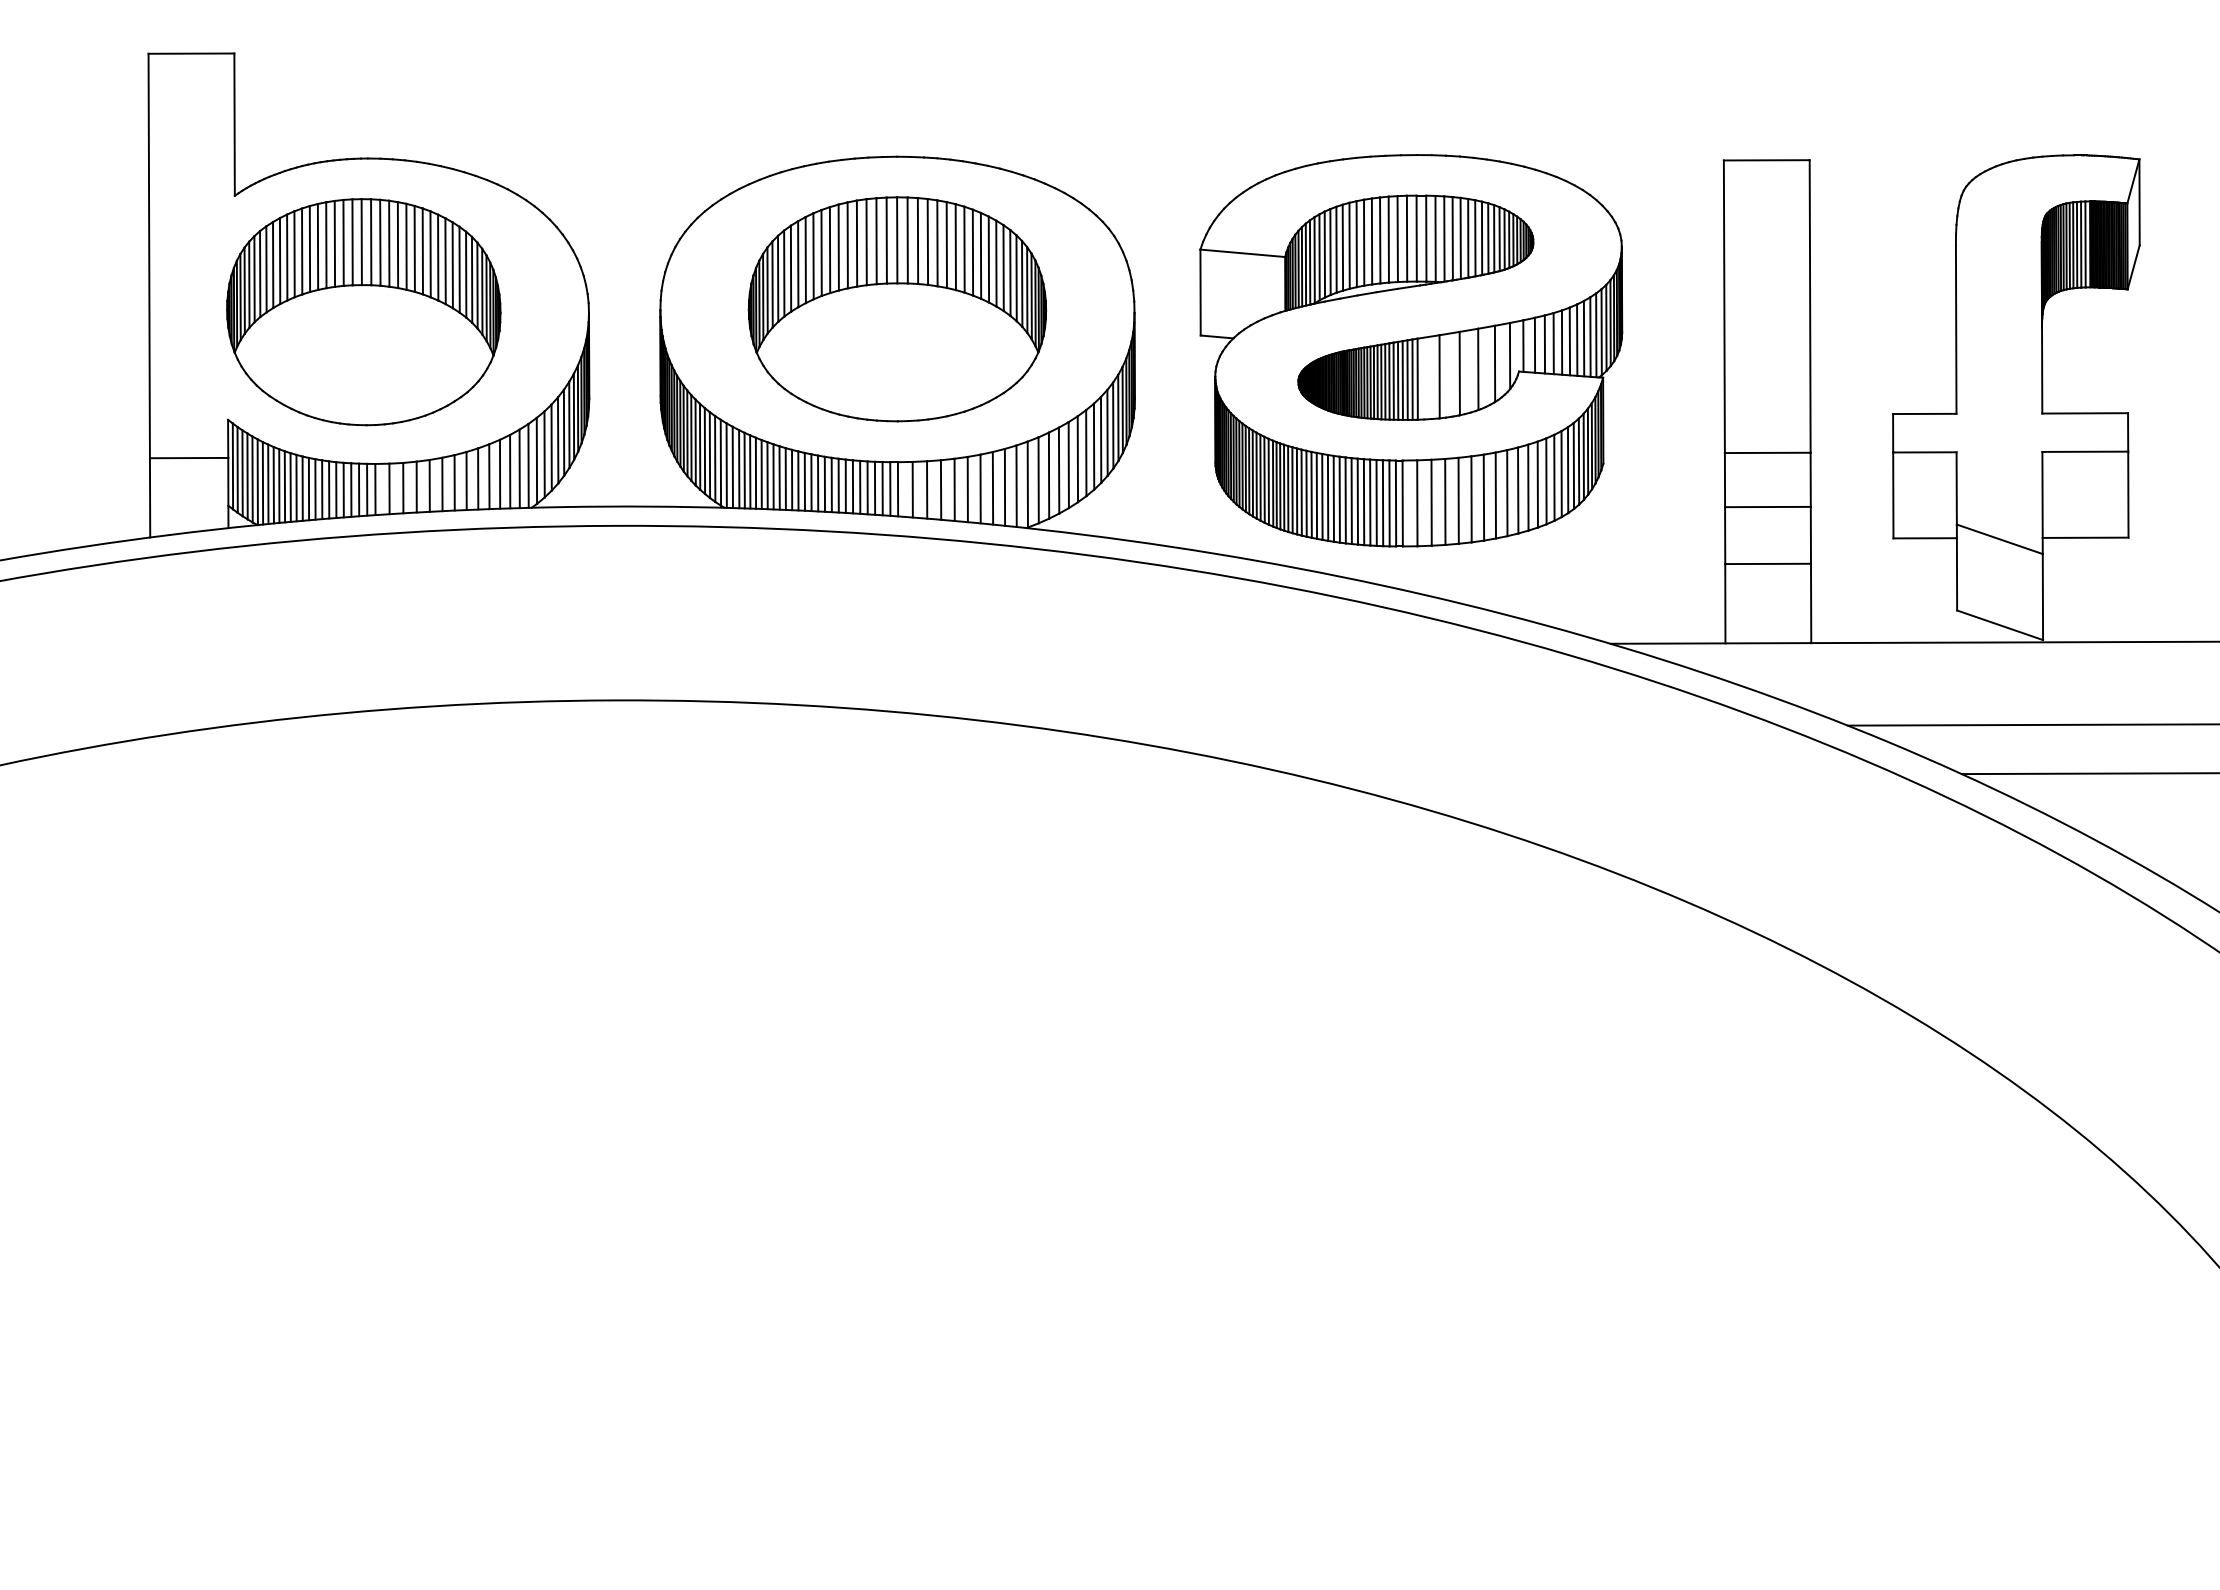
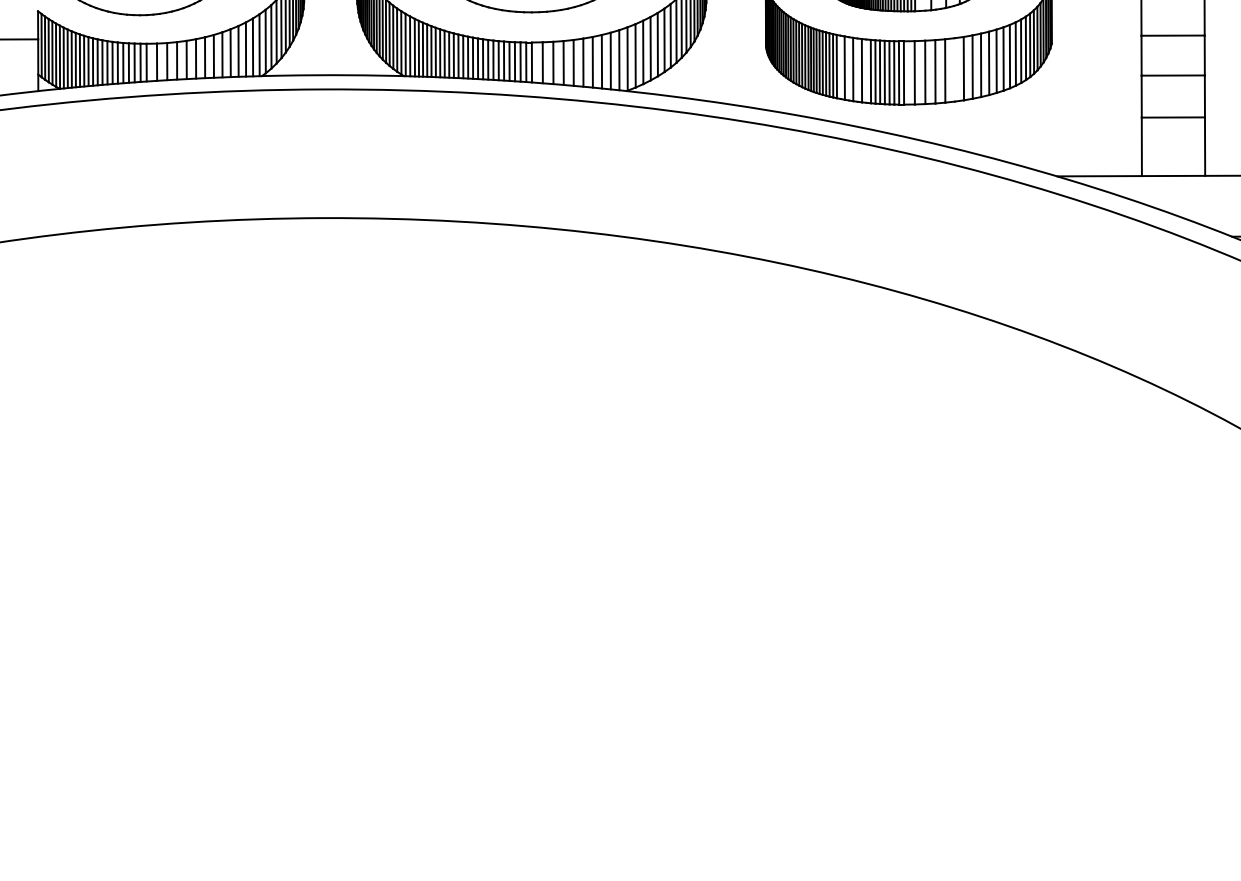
line: (1316, 495) -> (840, 67), removed
line: (1327, 497) -> (848, 68), removed
line: (1339, 499) -> (857, 70), removed
line: (1471, 499) -> (954, 70), removed
line: (1351, 501) -> (866, 71), removed

